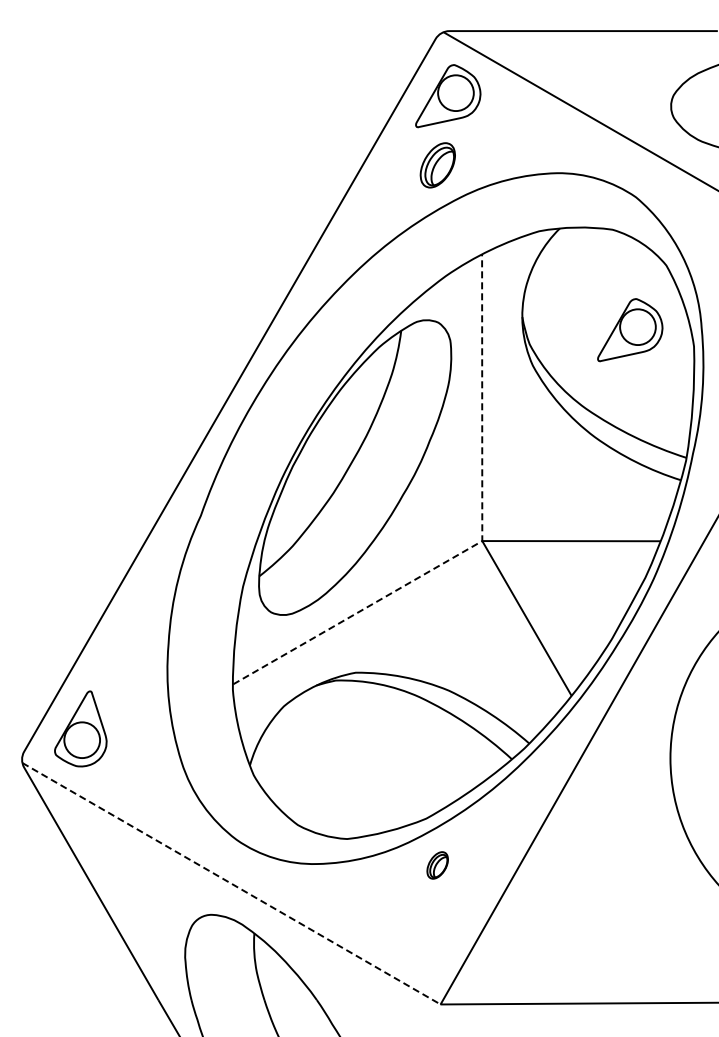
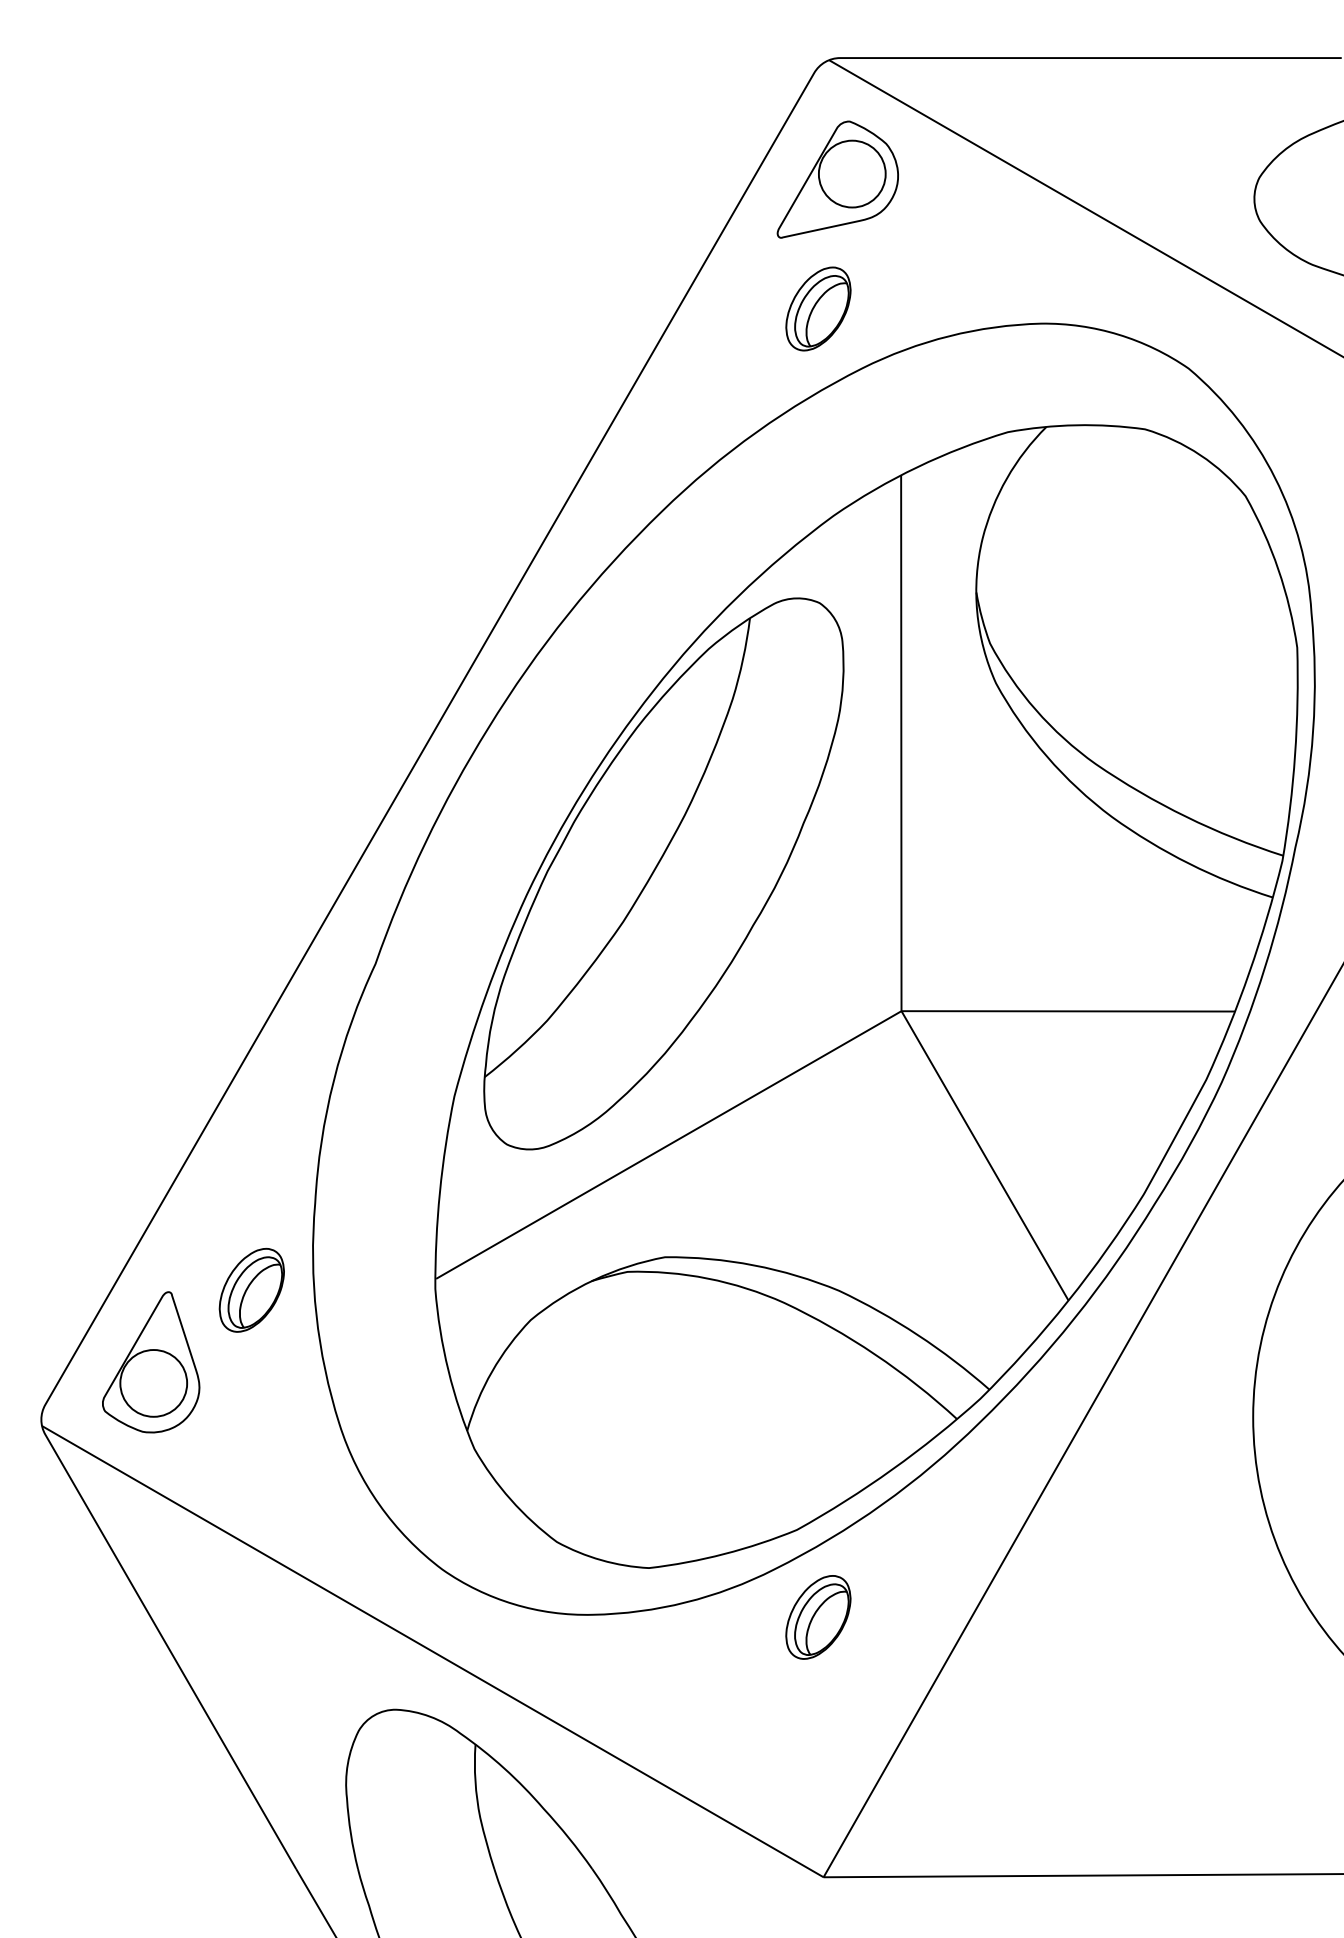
part: (630, 330) -> (1178, 617), removed
line: (482, 541) -> (901, 1011), dashed -> solid
part: (134, 690) -> (251, 1290), added
part: (437, 865) -> (817, 1617), size x1.67
line: (231, 884) -> (432, 1653), dashed -> solid

